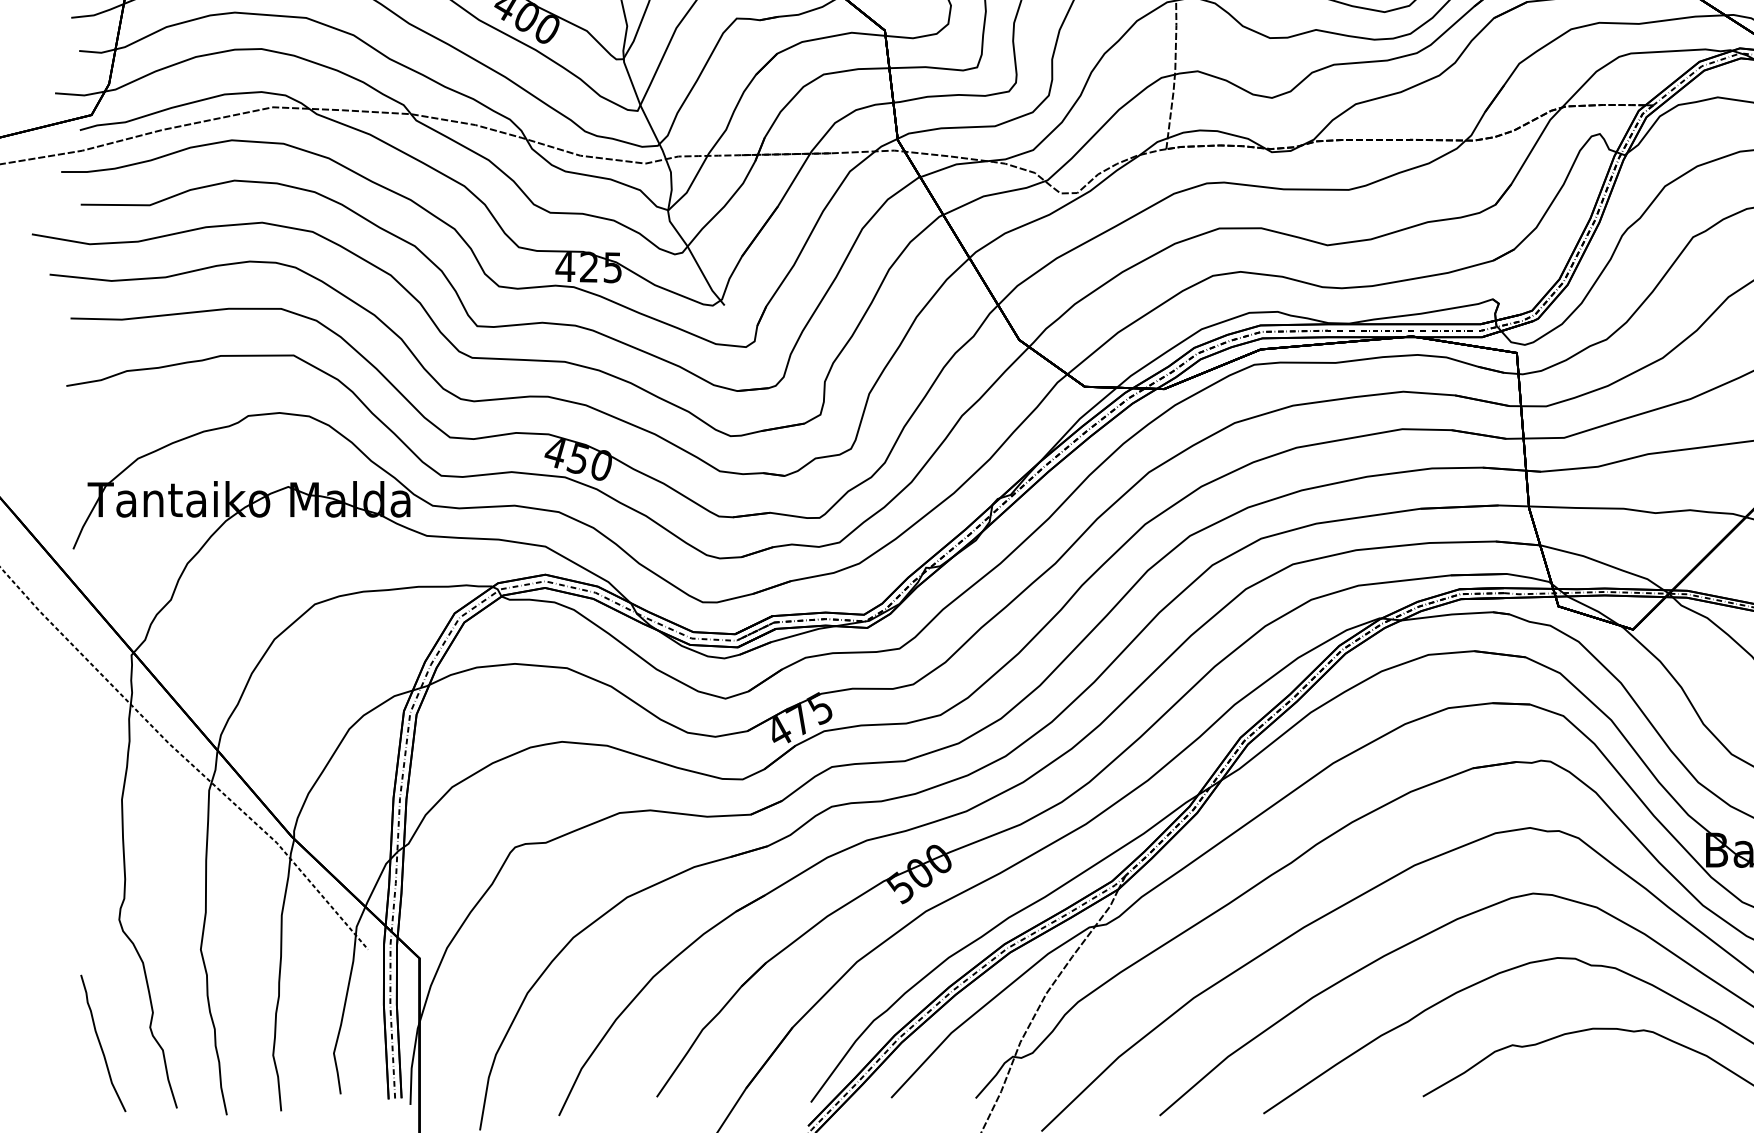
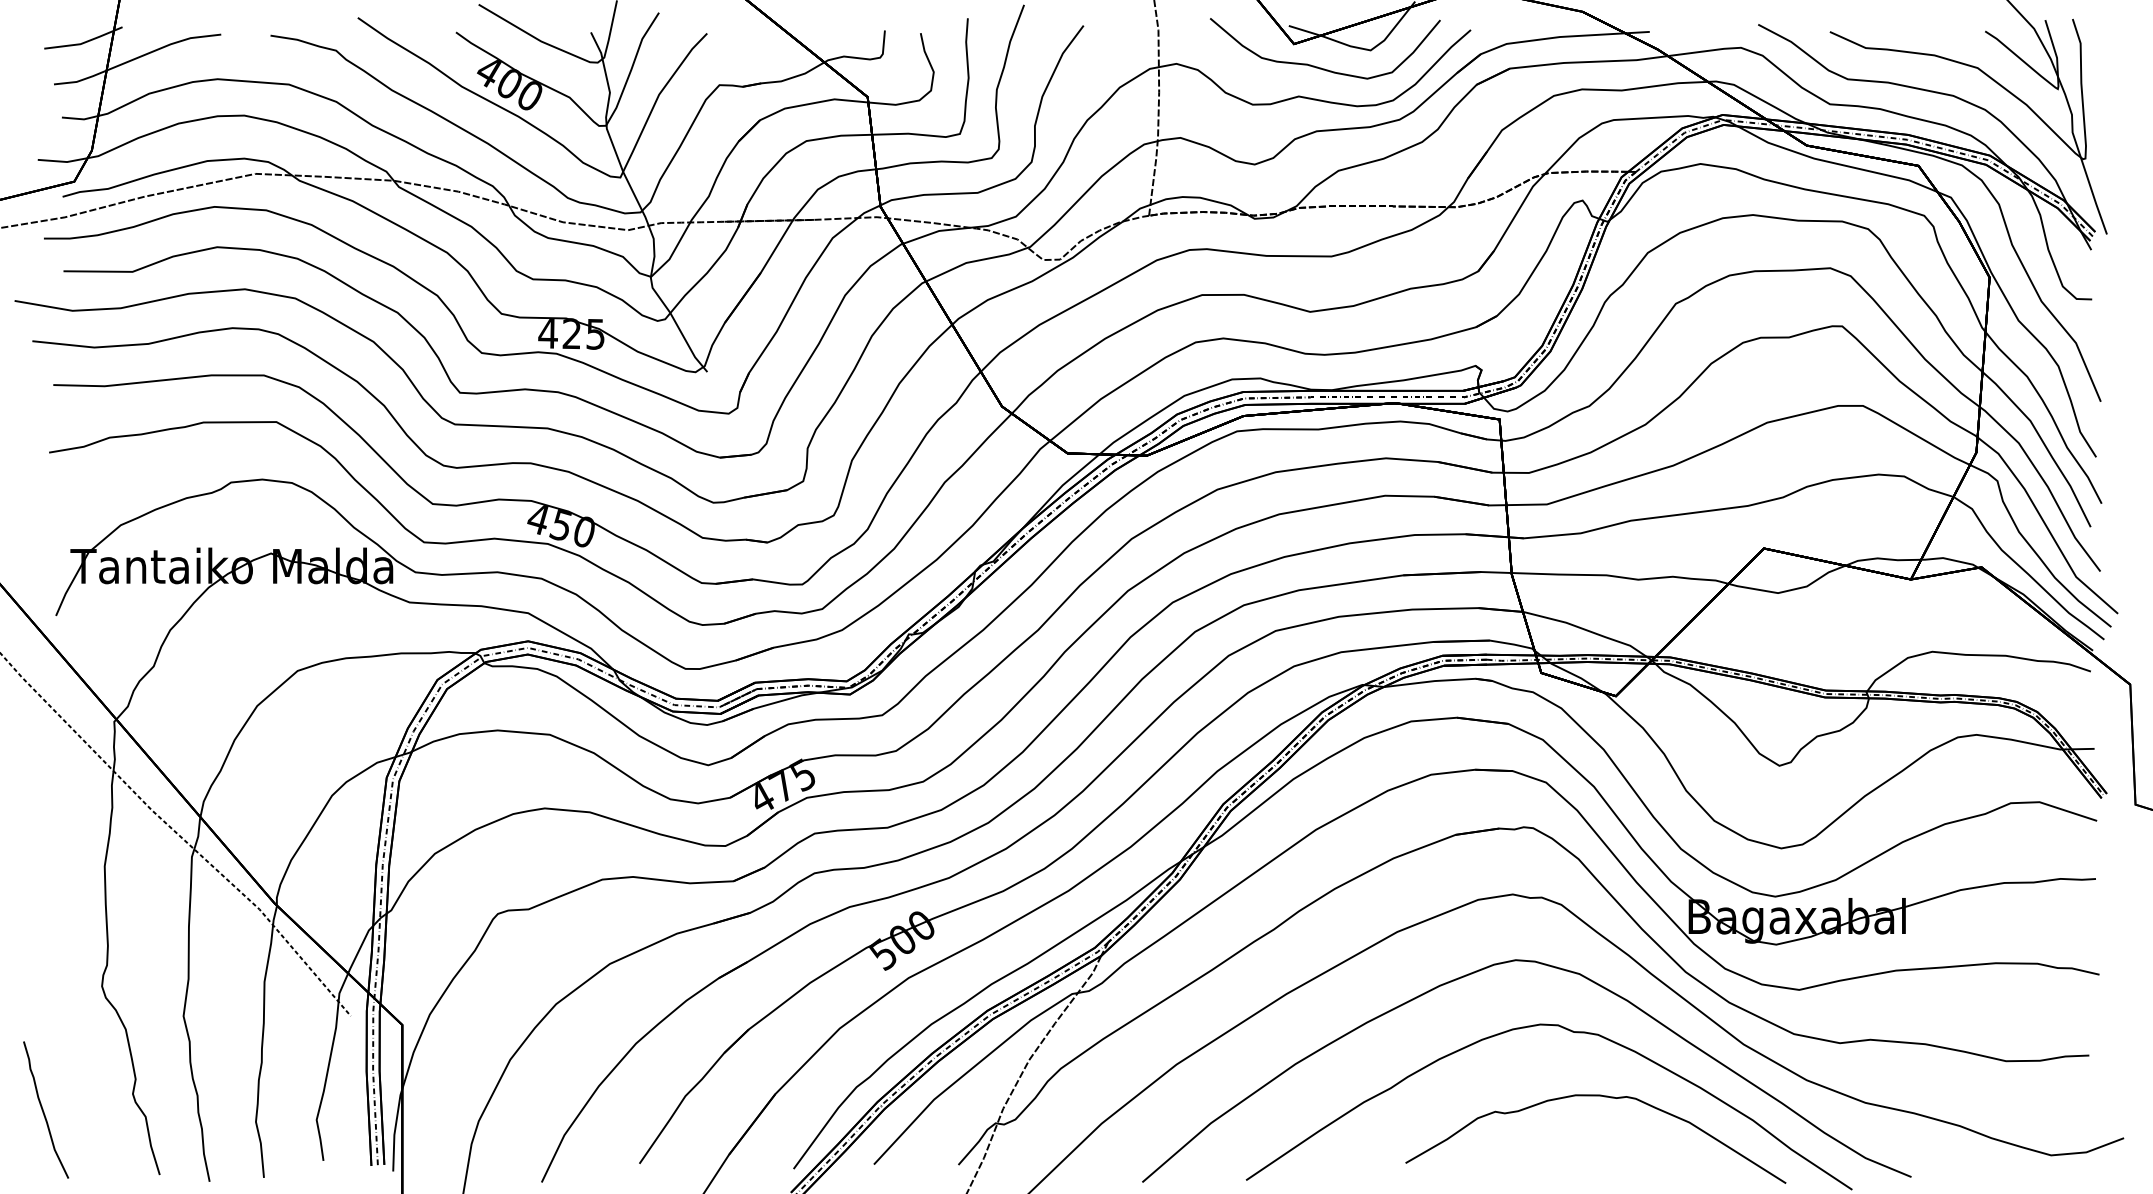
curve: (101, 1044) -> (44, 1111), moved

